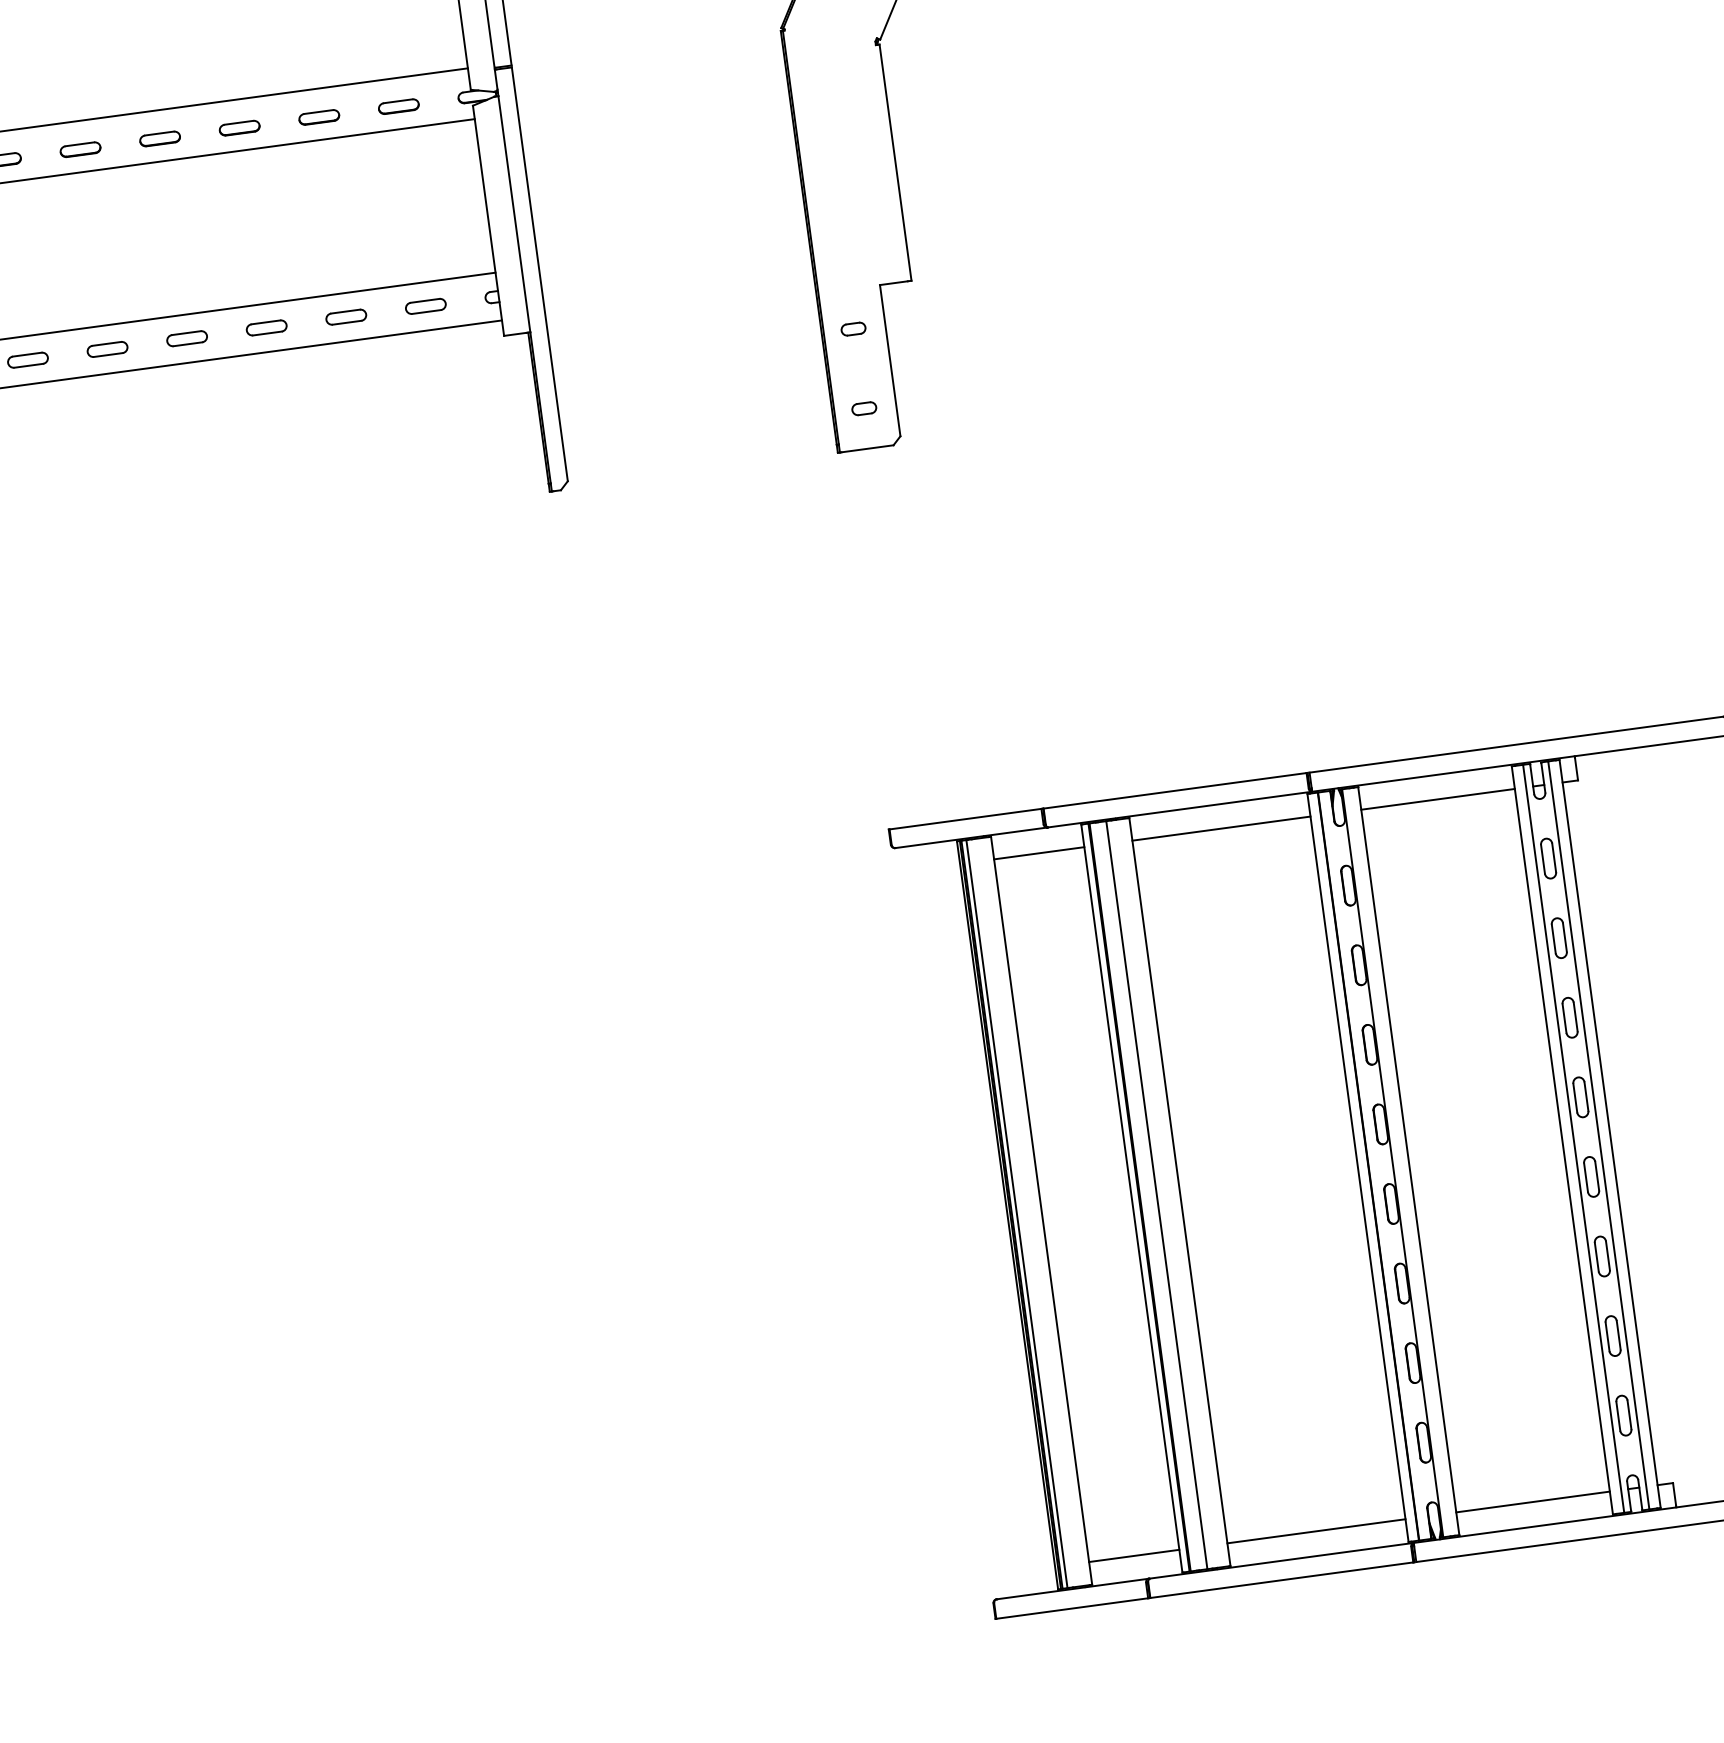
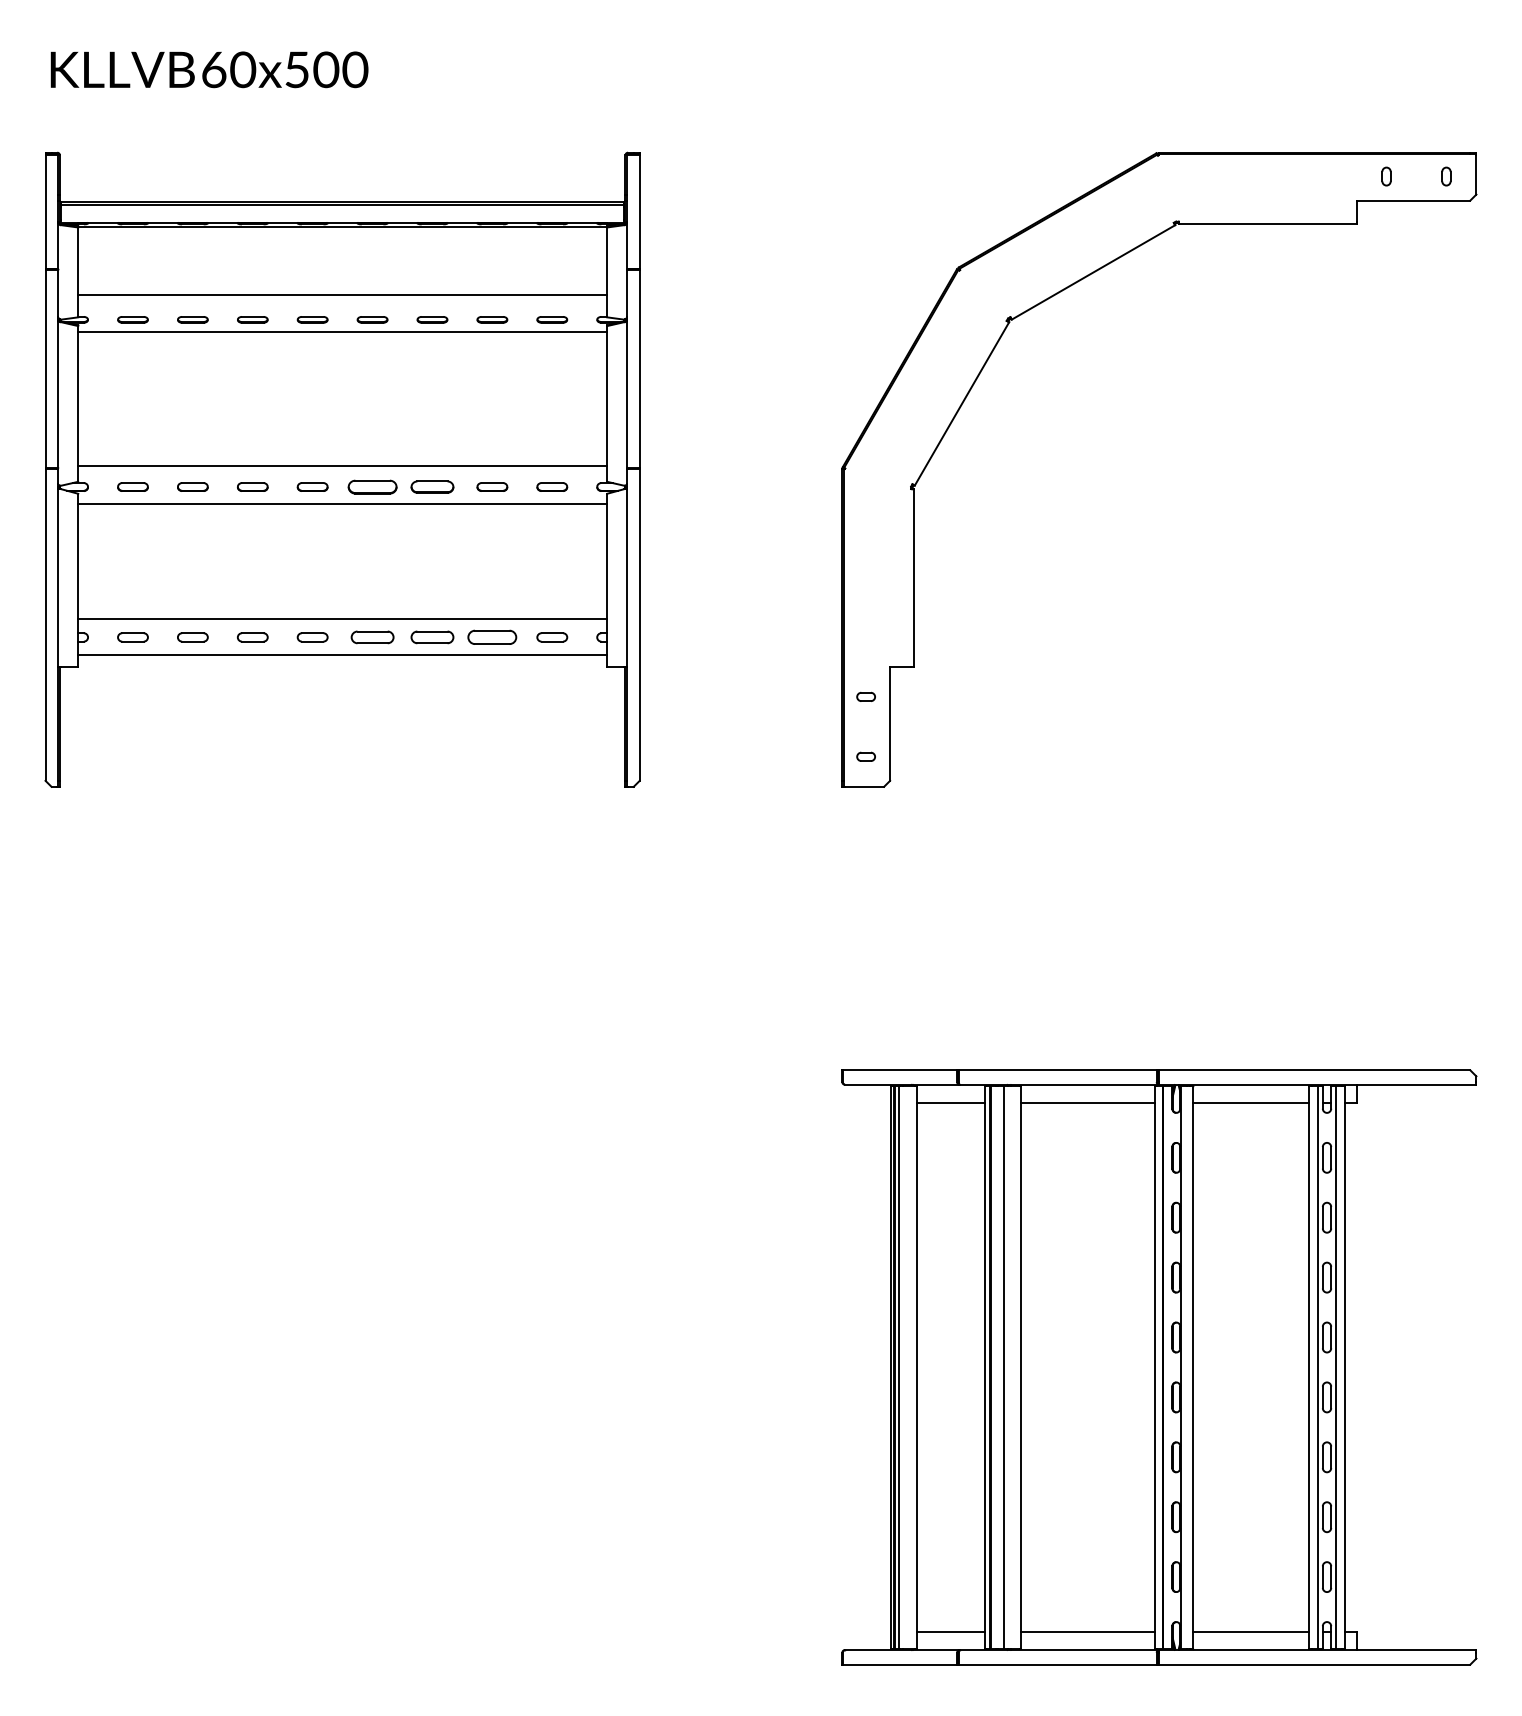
part: (239, 127) -> (432, 486), size x1.4
part: (159, 138) -> (372, 486), size x1.6
part: (346, 317) -> (492, 637), size x1.6
part: (266, 328) -> (432, 637), size x1.4
part: (187, 338) -> (372, 637), size x1.4

